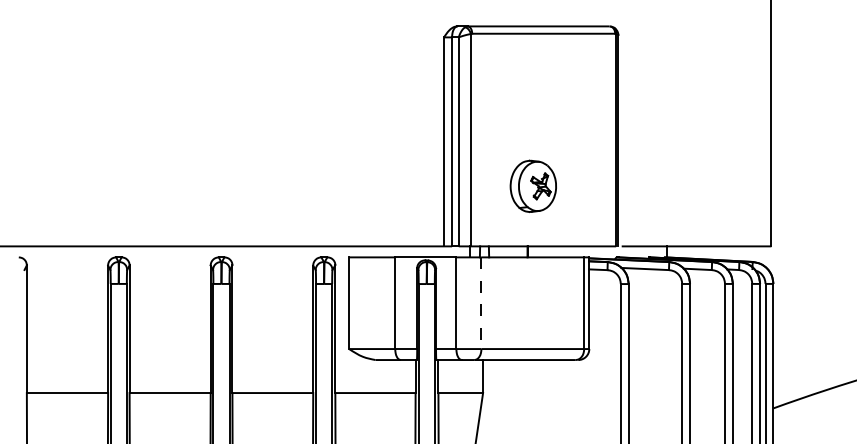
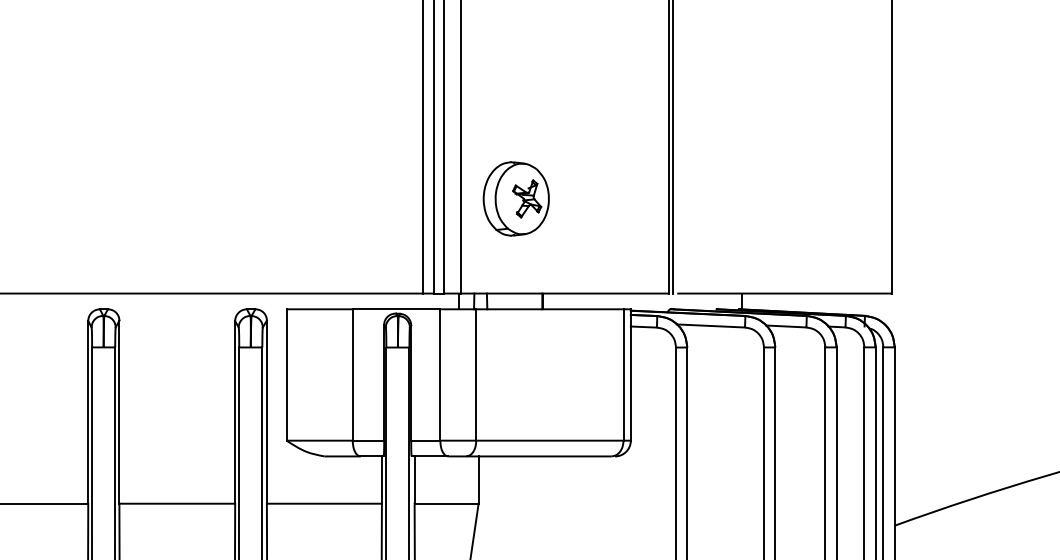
part: (532, 185) -> (515, 197), moved
line: (481, 303) -> (476, 375), dashed -> solid

